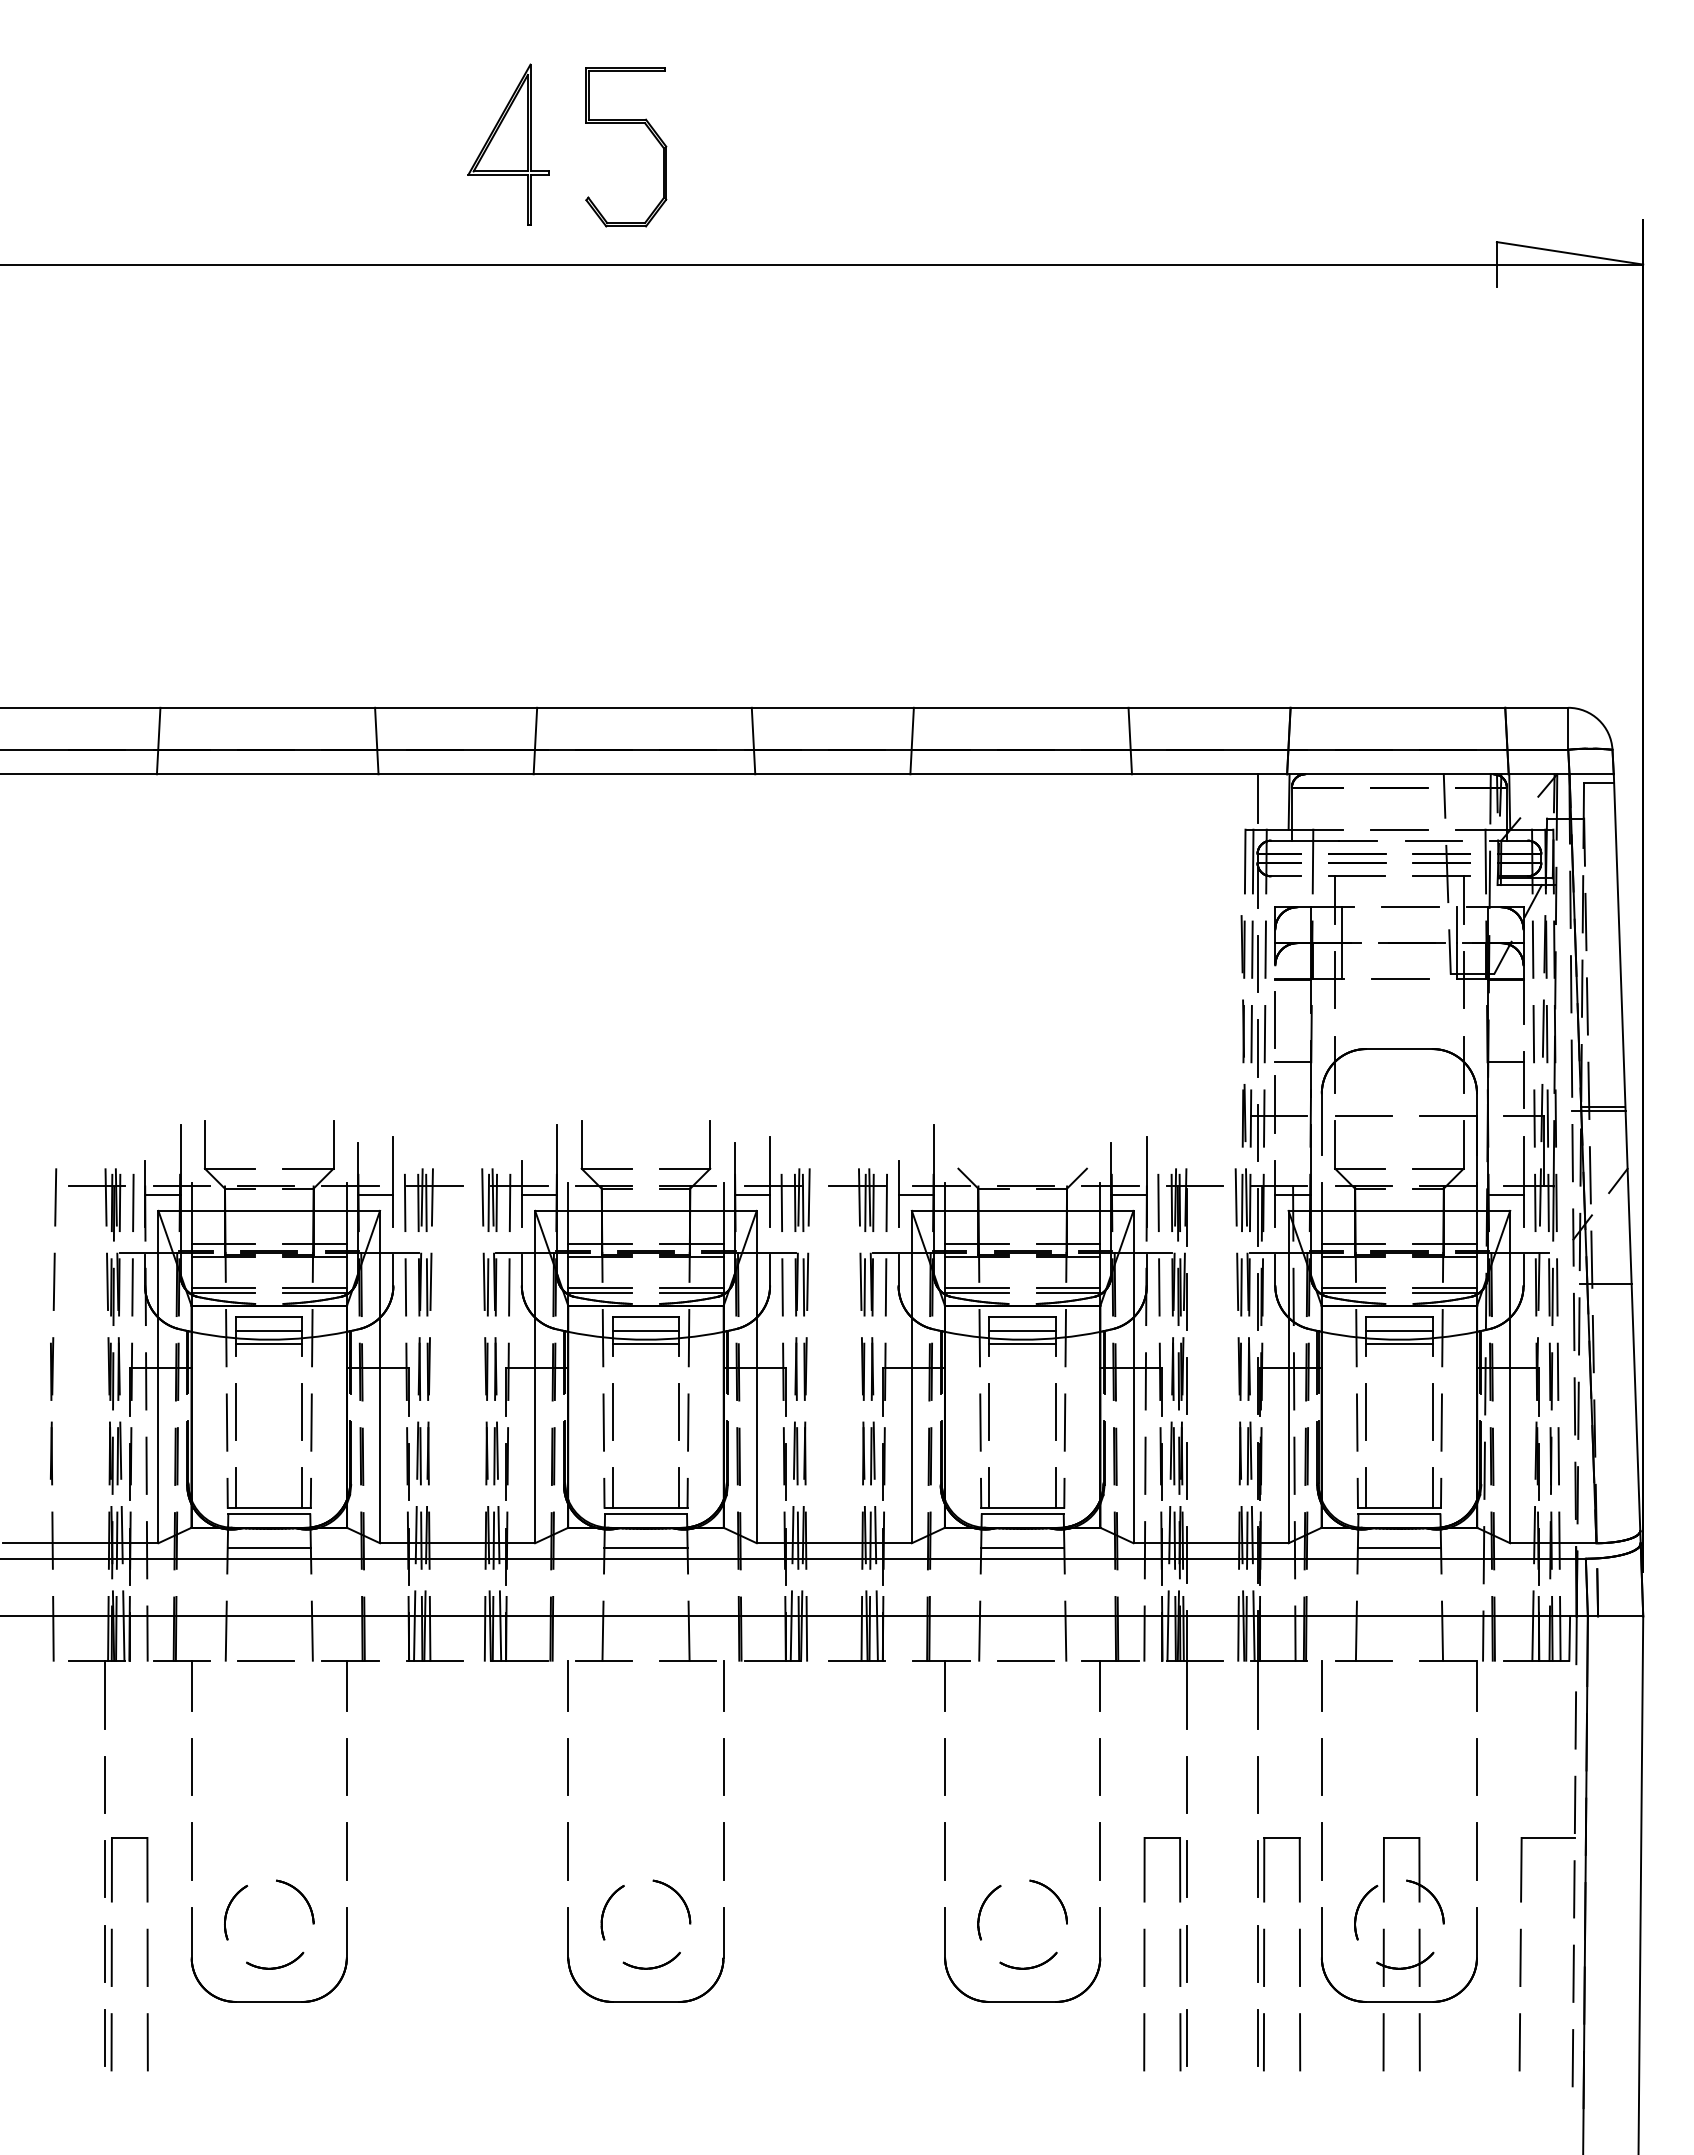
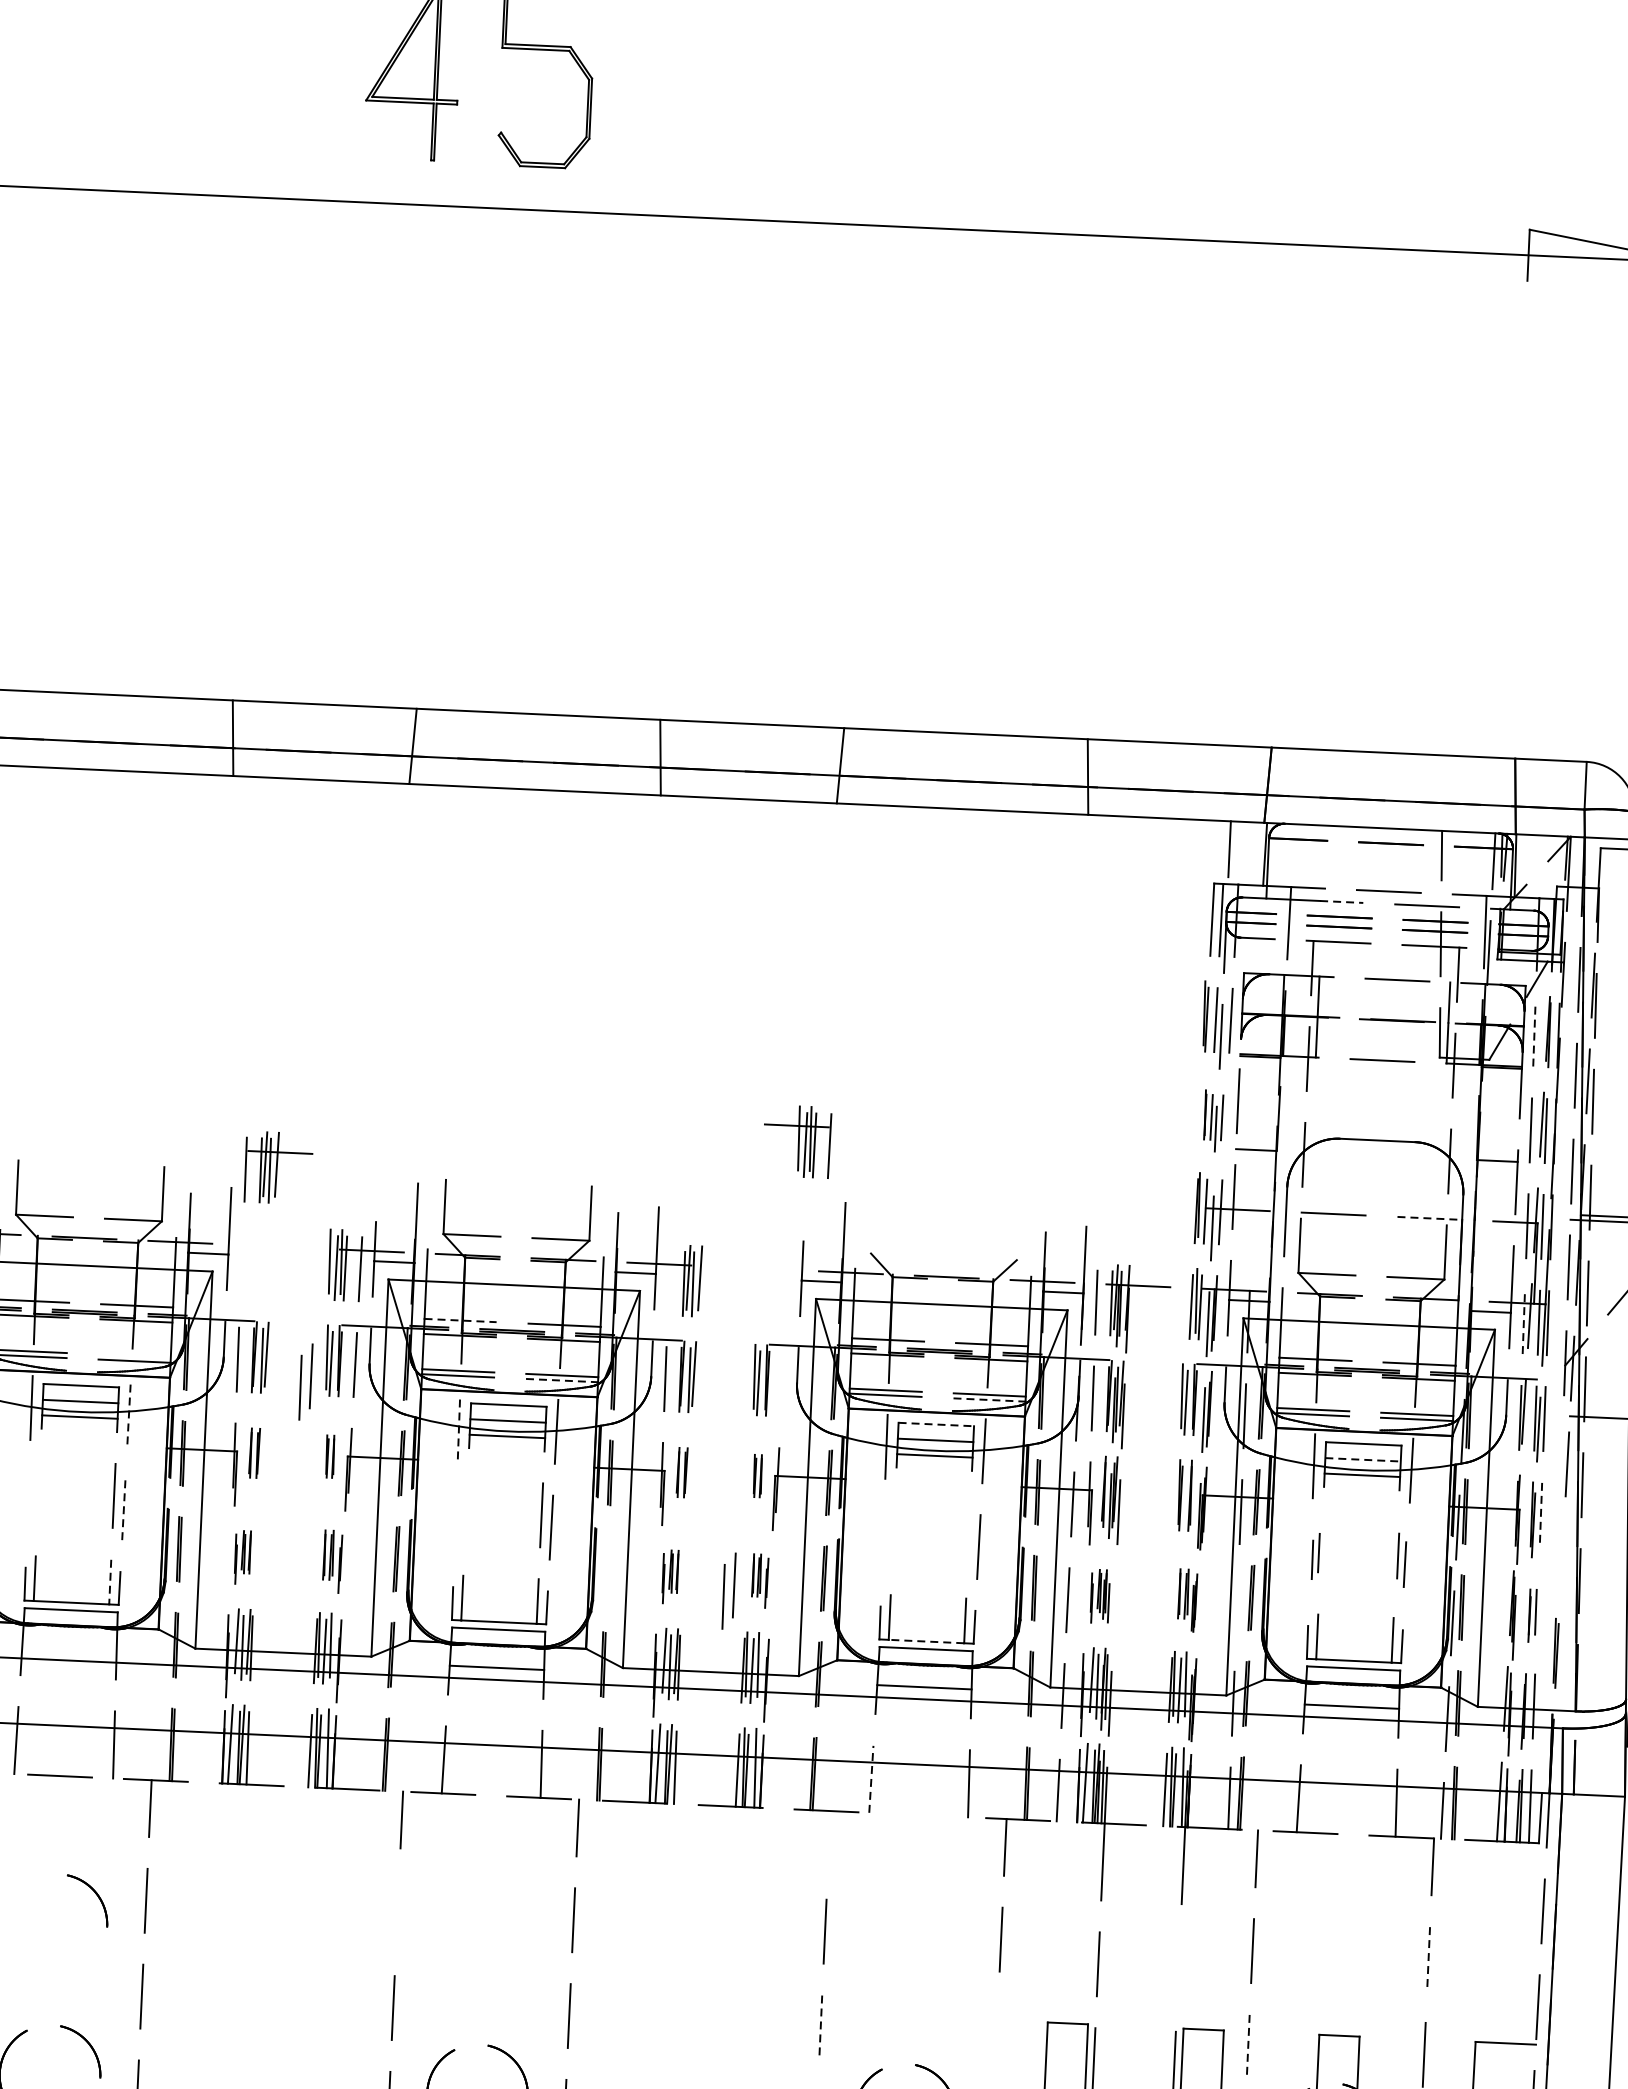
line: (1358, 840) -> (1341, 901), solid -> dashed
line: (1533, 949) -> (1534, 1034), solid -> dashed
part: (1254, 1038) -> (1213, 1120), size x0.7
line: (1448, 1115) -> (1429, 1218), solid -> dashed
line: (1235, 1197) -> (1183, 1300), removed
part: (433, 1199) -> (278, 1167), moved
part: (857, 1199) -> (796, 1140), moved
line: (781, 1202) -> (668, 1282), removed
line: (1535, 1202) -> (1524, 1321), solid -> dashed
line: (600, 1244) -> (460, 1321), solid -> dashed
line: (885, 1287) -> (782, 1384), removed
line: (314, 1288) -> (134, 1356), removed
line: (691, 1292) -> (561, 1380), solid -> dashed
line: (1068, 1292) -> (989, 1399), solid -> dashed
line: (1023, 1316) -> (937, 1424), solid -> dashed
line: (1573, 1321) -> (1561, 1458), removed
line: (1399, 1330) -> (1363, 1459), solid -> dashed
line: (312, 1337) -> (129, 1411), solid -> dashed
line: (603, 1337) -> (459, 1426), solid -> dashed
part: (423, 1368) -> (253, 1452), size x0.7
part: (490, 1368) -> (329, 1456), size x0.6
part: (800, 1368) -> (681, 1472), size x0.7
part: (867, 1368) -> (757, 1475), size x0.6
line: (1558, 1372) -> (1541, 1515), solid -> dashed
part: (1576, 1408) -> (1560, 1557), removed
line: (612, 1412) -> (465, 1512), removed
line: (1055, 1412) -> (968, 1535), removed
part: (230, 1417) -> (304, 1382), moved
part: (984, 1417) -> (728, 1591), moved
part: (1361, 1417) -> (1315, 1556), size x0.6
part: (1437, 1417) -> (1401, 1560), size x0.7
line: (311, 1422) -> (123, 1508), solid -> dashed
line: (603, 1422) -> (455, 1523), removed
line: (738, 1456) -> (606, 1568), removed
part: (417, 1460) -> (242, 1556), size x0.6
part: (496, 1460) -> (331, 1560), size x0.7
part: (794, 1460) -> (669, 1576), size x0.6
part: (873, 1460) -> (759, 1580), size x0.6
part: (1173, 1460) -> (1100, 1595), size x0.6
part: (1250, 1460) -> (1187, 1599), size x0.7
part: (1554, 1460) -> (1532, 1615), size x0.7
line: (1294, 1465) -> (1237, 1607), removed
line: (302, 1488) -> (110, 1582), solid -> dashed
line: (1022, 1507) -> (926, 1641), solid -> dashed
line: (268, 1548) -> (68, 1648), removed
line: (979, 1631) -> (871, 1779), solid -> dashed
line: (1025, 1660) -> (921, 1814), removed
line: (945, 1685) -> (829, 1839), removed
part: (301, 1762) -> (94, 1893), added
line: (567, 1766) -> (396, 1911), removed
line: (1476, 1767) -> (1428, 1959), solid -> dashed
line: (1257, 1784) -> (1178, 1967), removed
line: (945, 1851) -> (821, 2027), solid -> dashed
line: (1099, 1851) -> (995, 2035), removed
line: (1321, 1851) -> (1247, 2046), solid -> dashed

